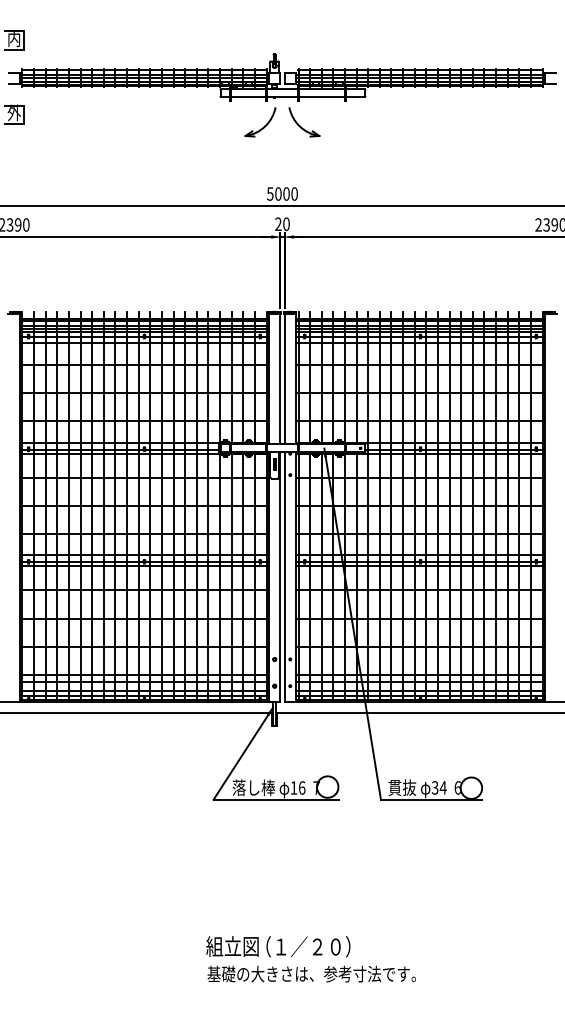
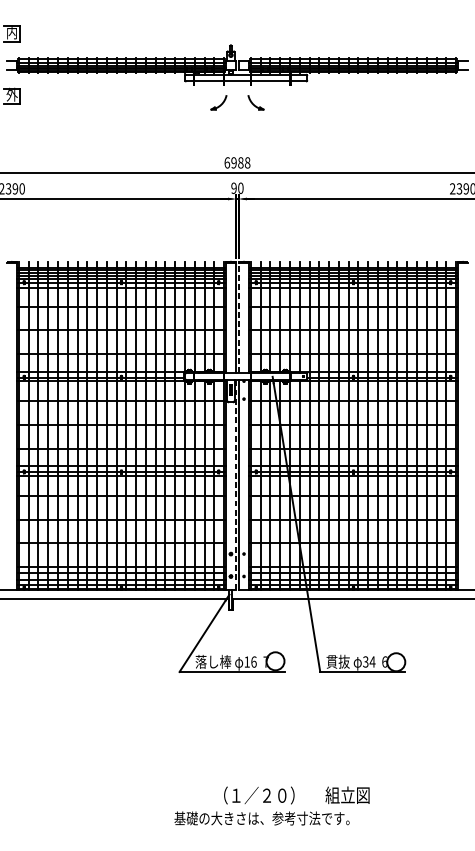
part: (260, 122) -> (219, 102), size x0.6
part: (304, 122) -> (255, 102), size x0.6
text: (282, 193) -> (237, 162), 5000 -> 6988
text: (278, 224) -> (234, 188), 20 -> 90
line: (284, 378) -> (239, 317), solid -> dashed
line: (280, 576) -> (235, 484), solid -> dashed
text: (232, 946) -> (347, 795), moved

